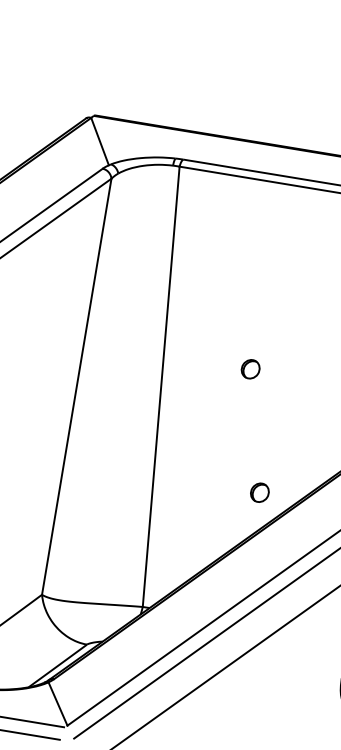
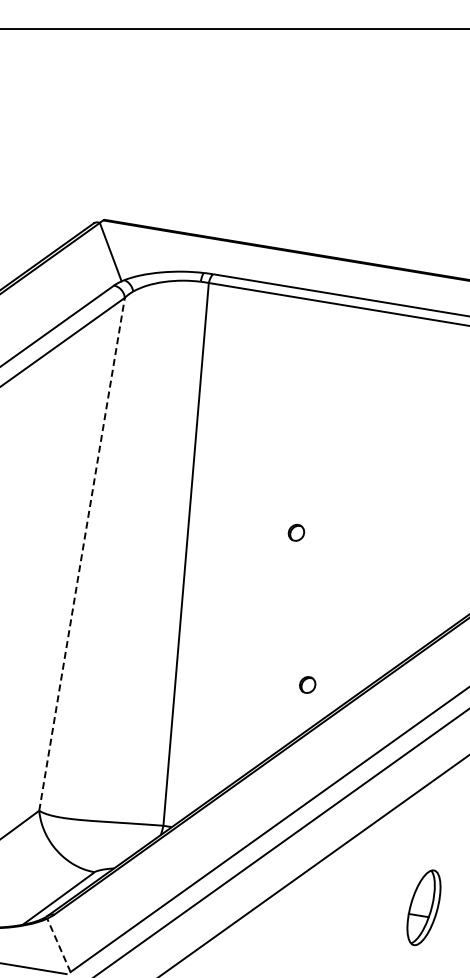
part: (250, 369) -> (296, 532), size x0.7
line: (77, 386) -> (82, 554), solid -> dashed
part: (259, 492) -> (307, 684), size x0.7
line: (57, 703) -> (58, 944), solid -> dashed

